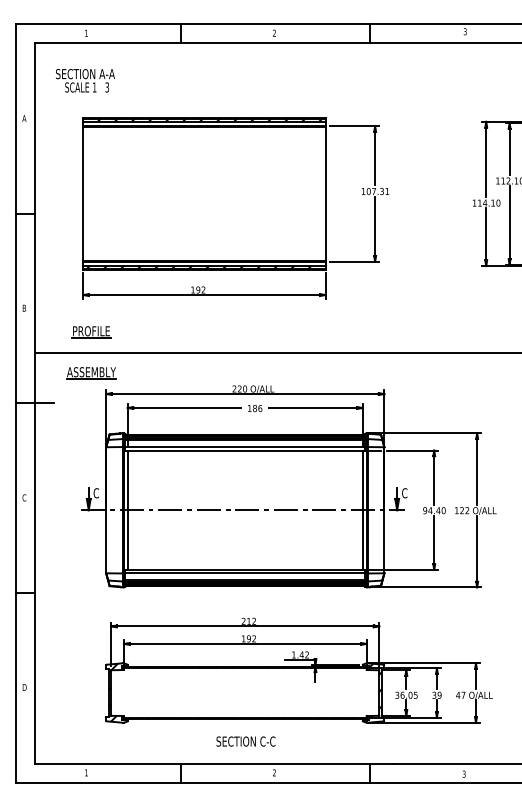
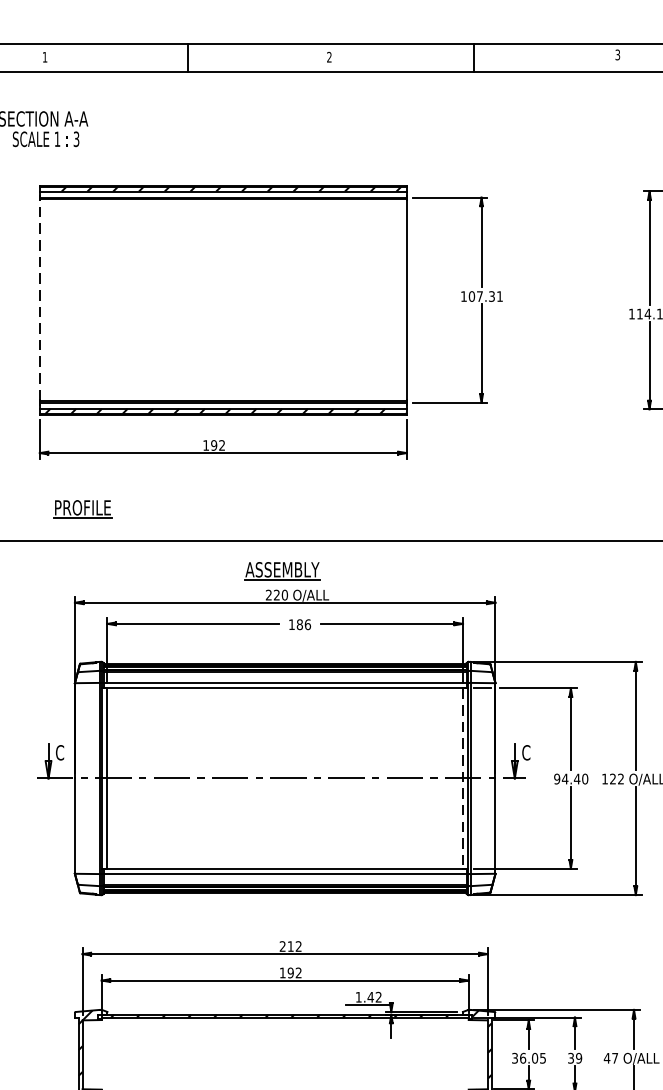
line: (82, 193) -> (39, 299), solid -> dashed
part: (91, 332) -> (82, 509), moved
part: (91, 373) -> (282, 571), moved
line: (362, 510) -> (462, 778), solid -> dashed

